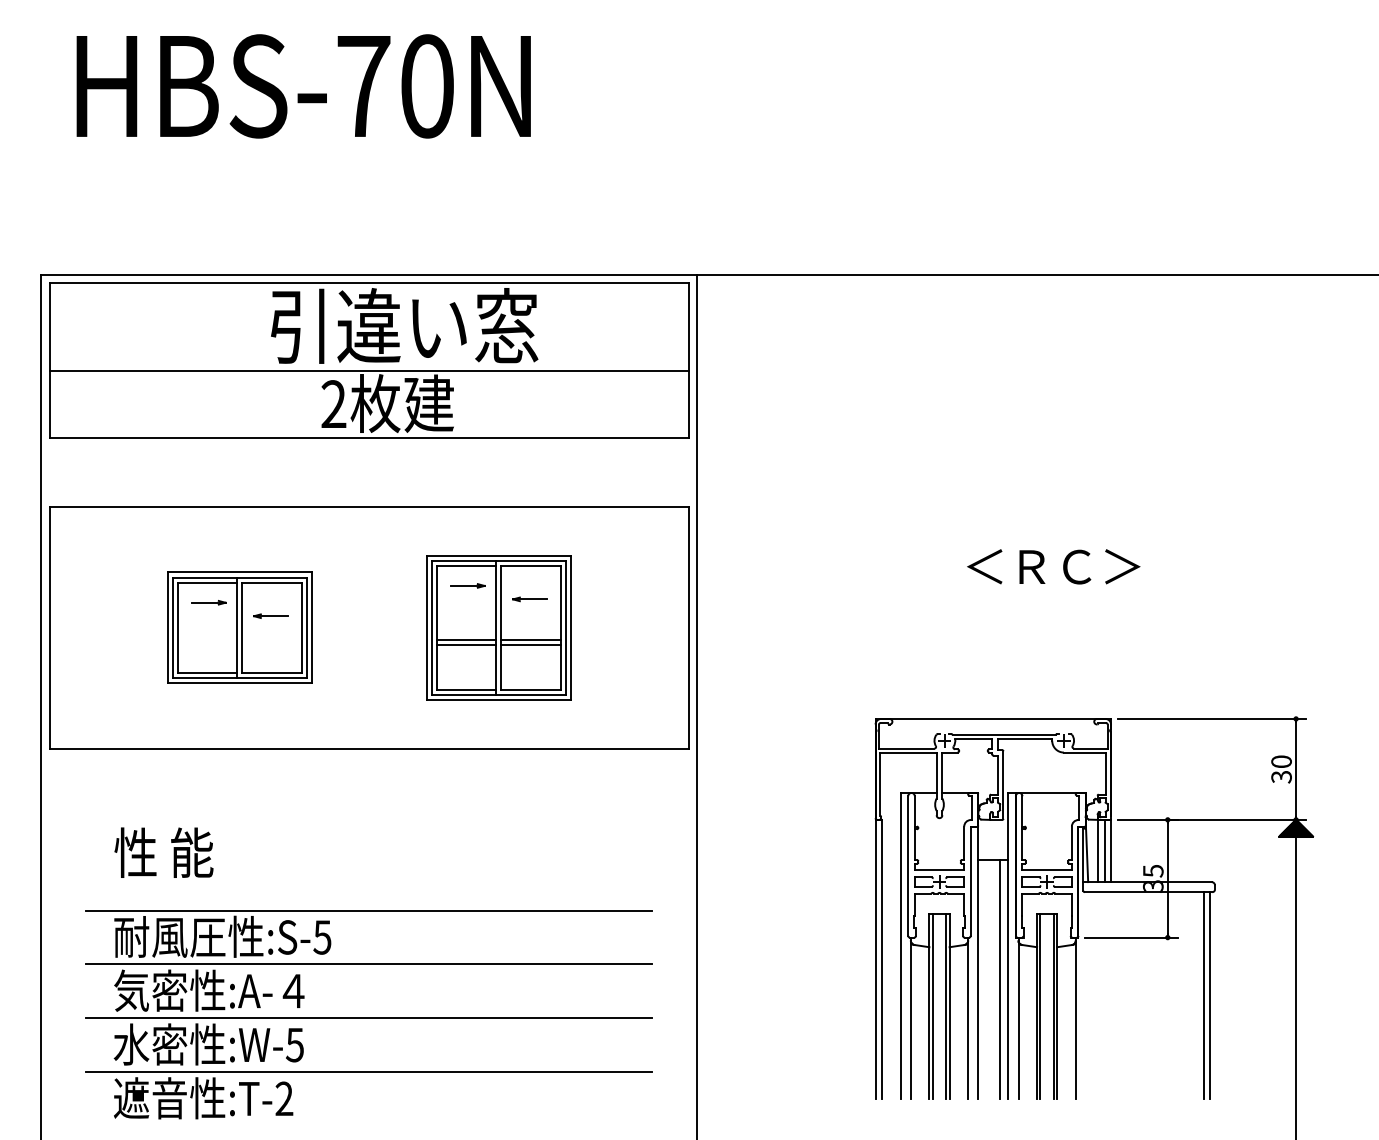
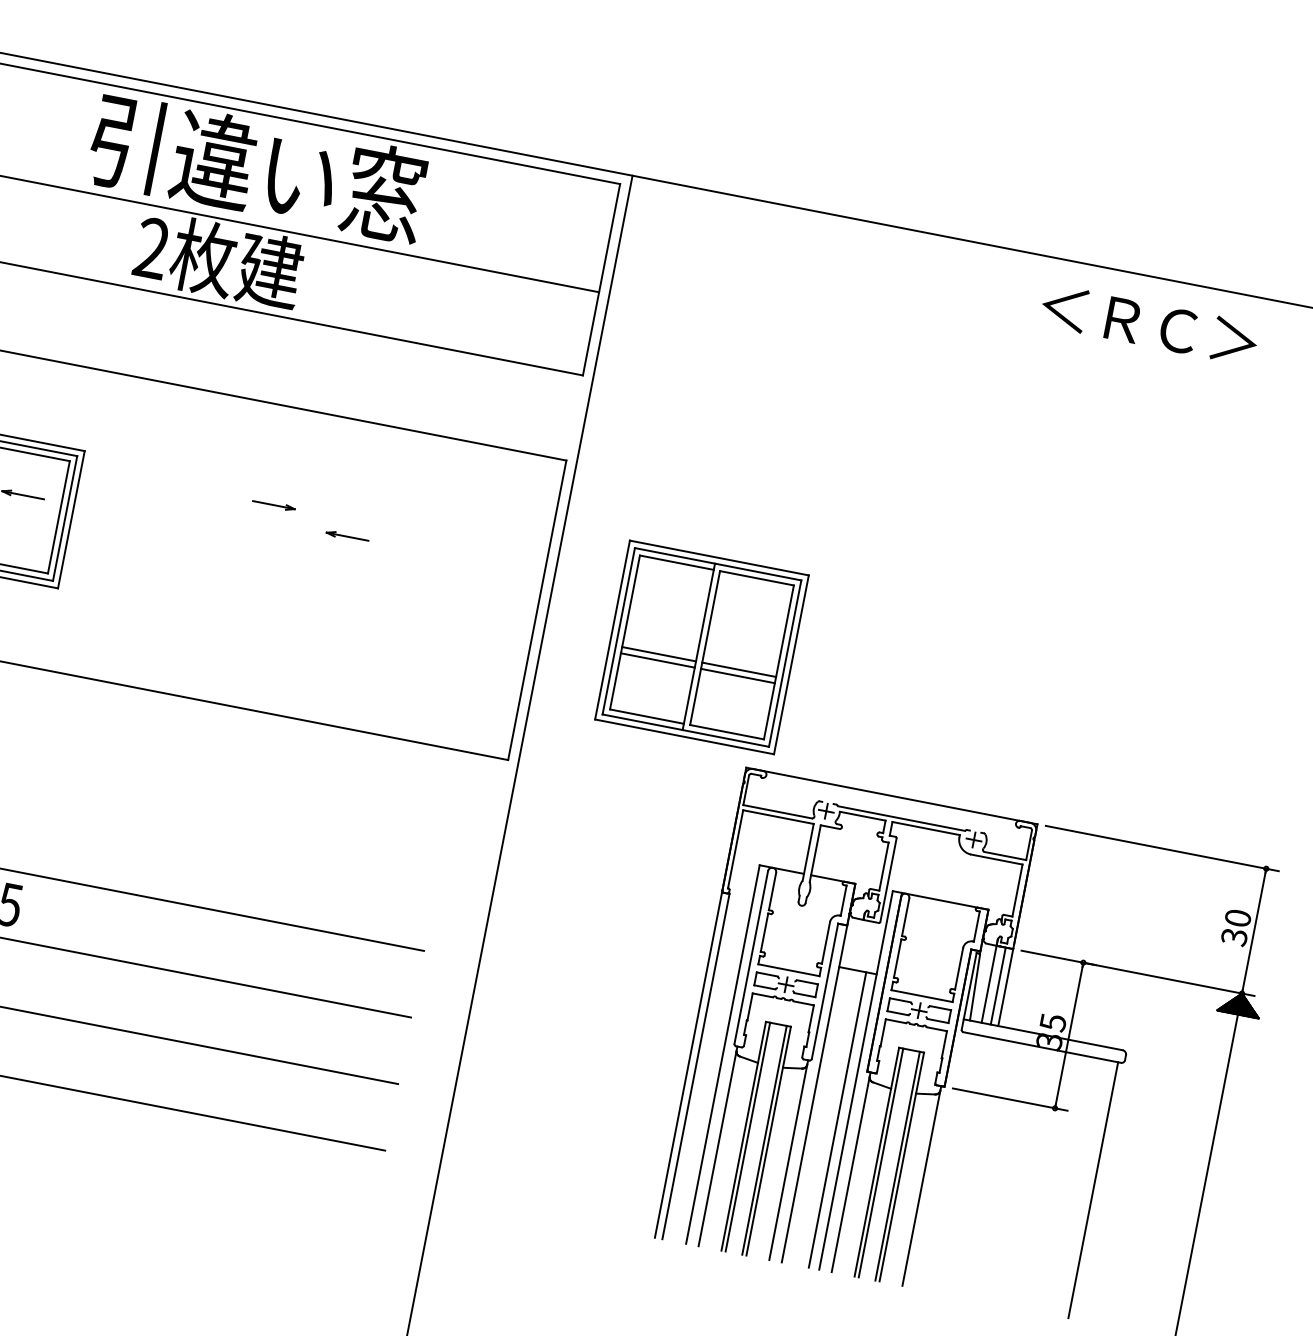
text: (1053, 566) -> (1149, 324), moved
part: (498, 627) -> (701, 646), moved
line: (1203, 995) -> (1085, 1188), removed

